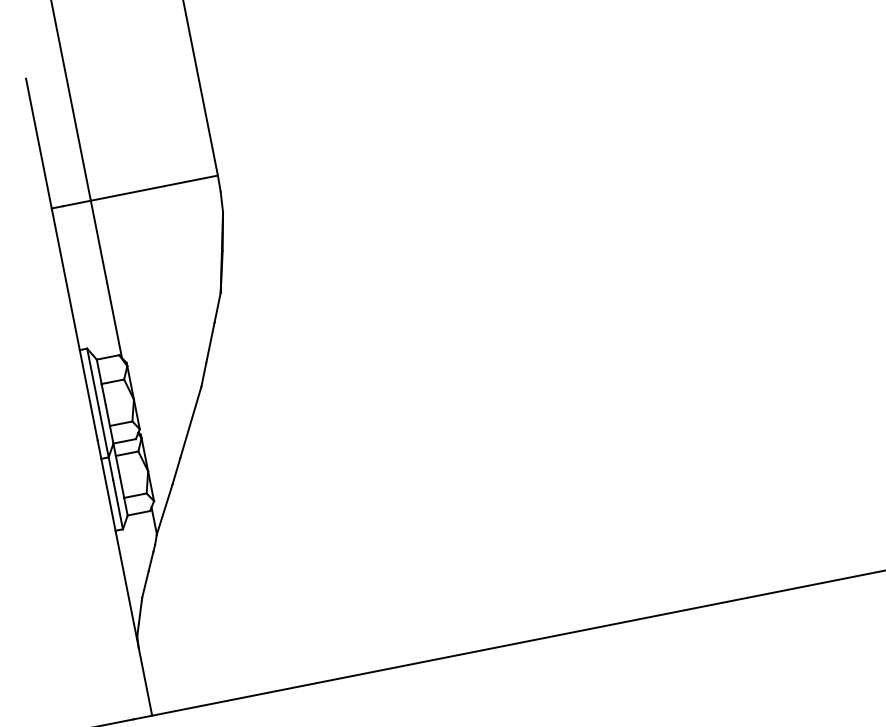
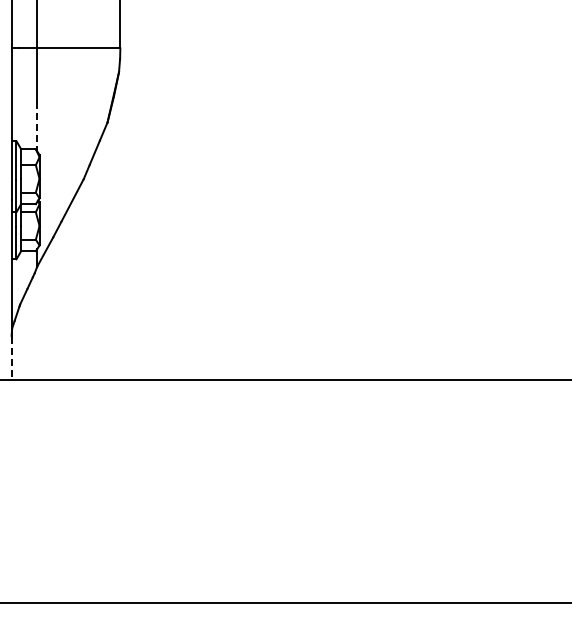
line: (114, 319) -> (37, 126), solid -> dashed
line: (145, 682) -> (11, 358), solid -> dashed

